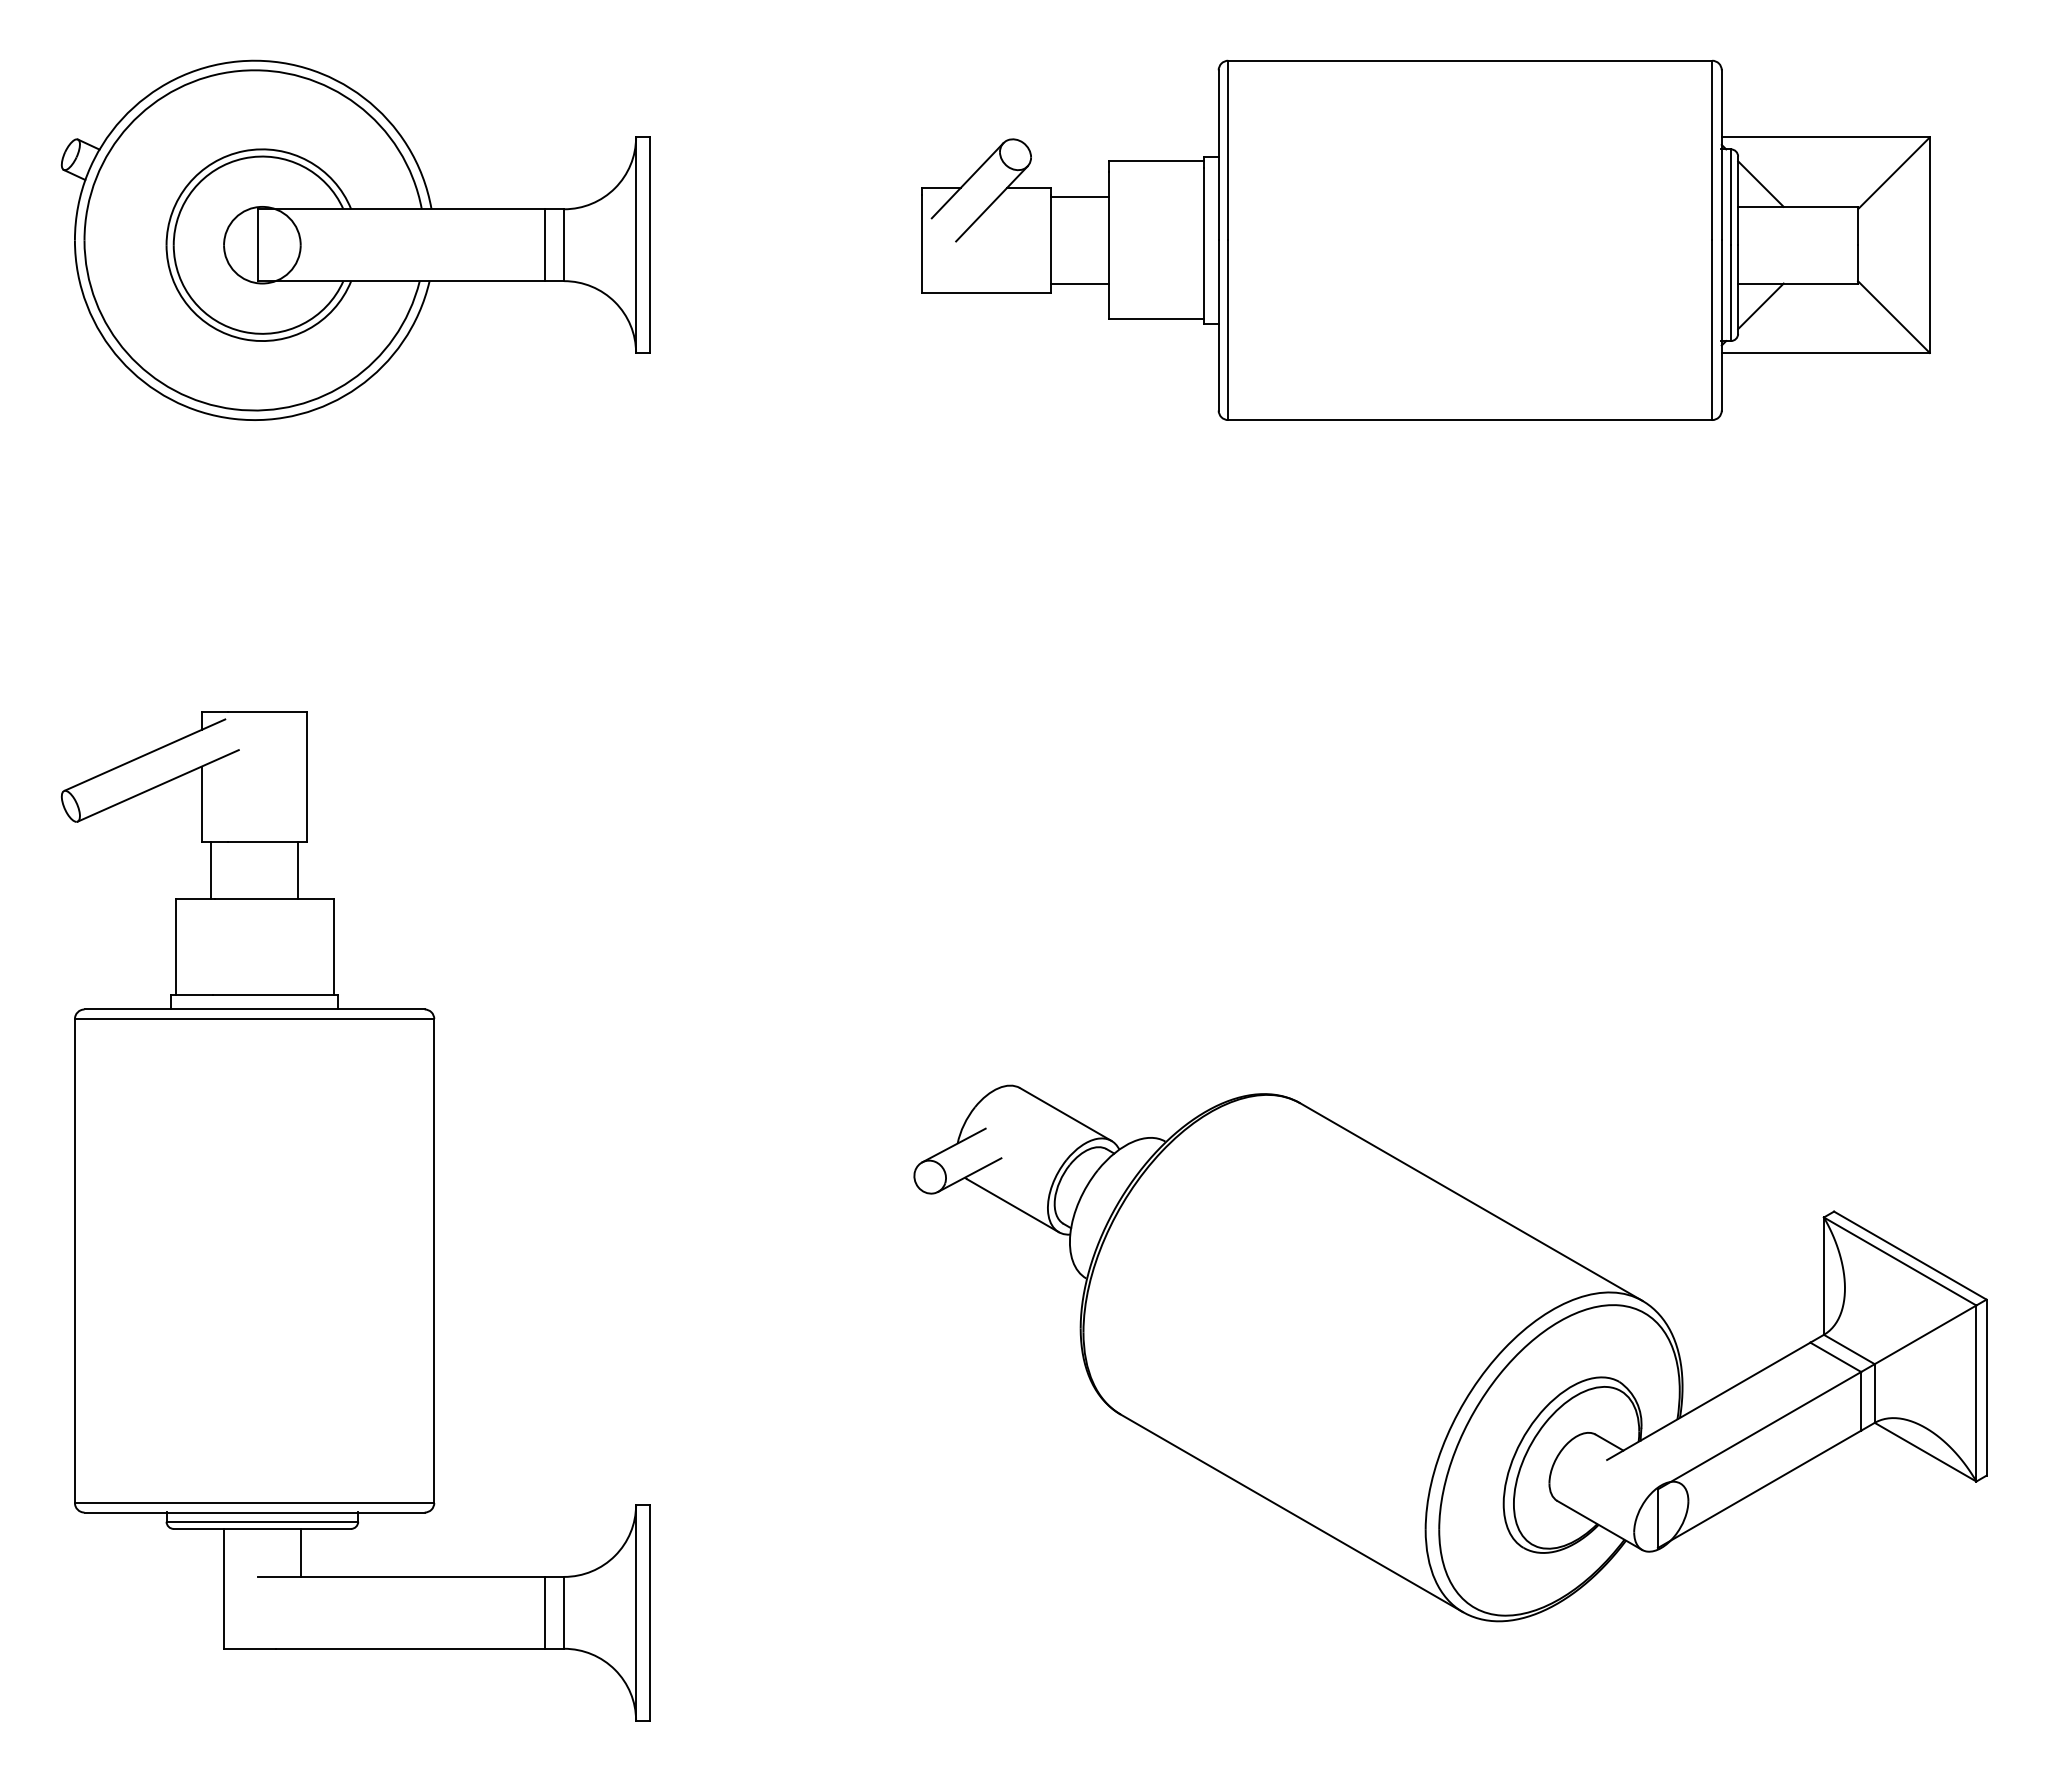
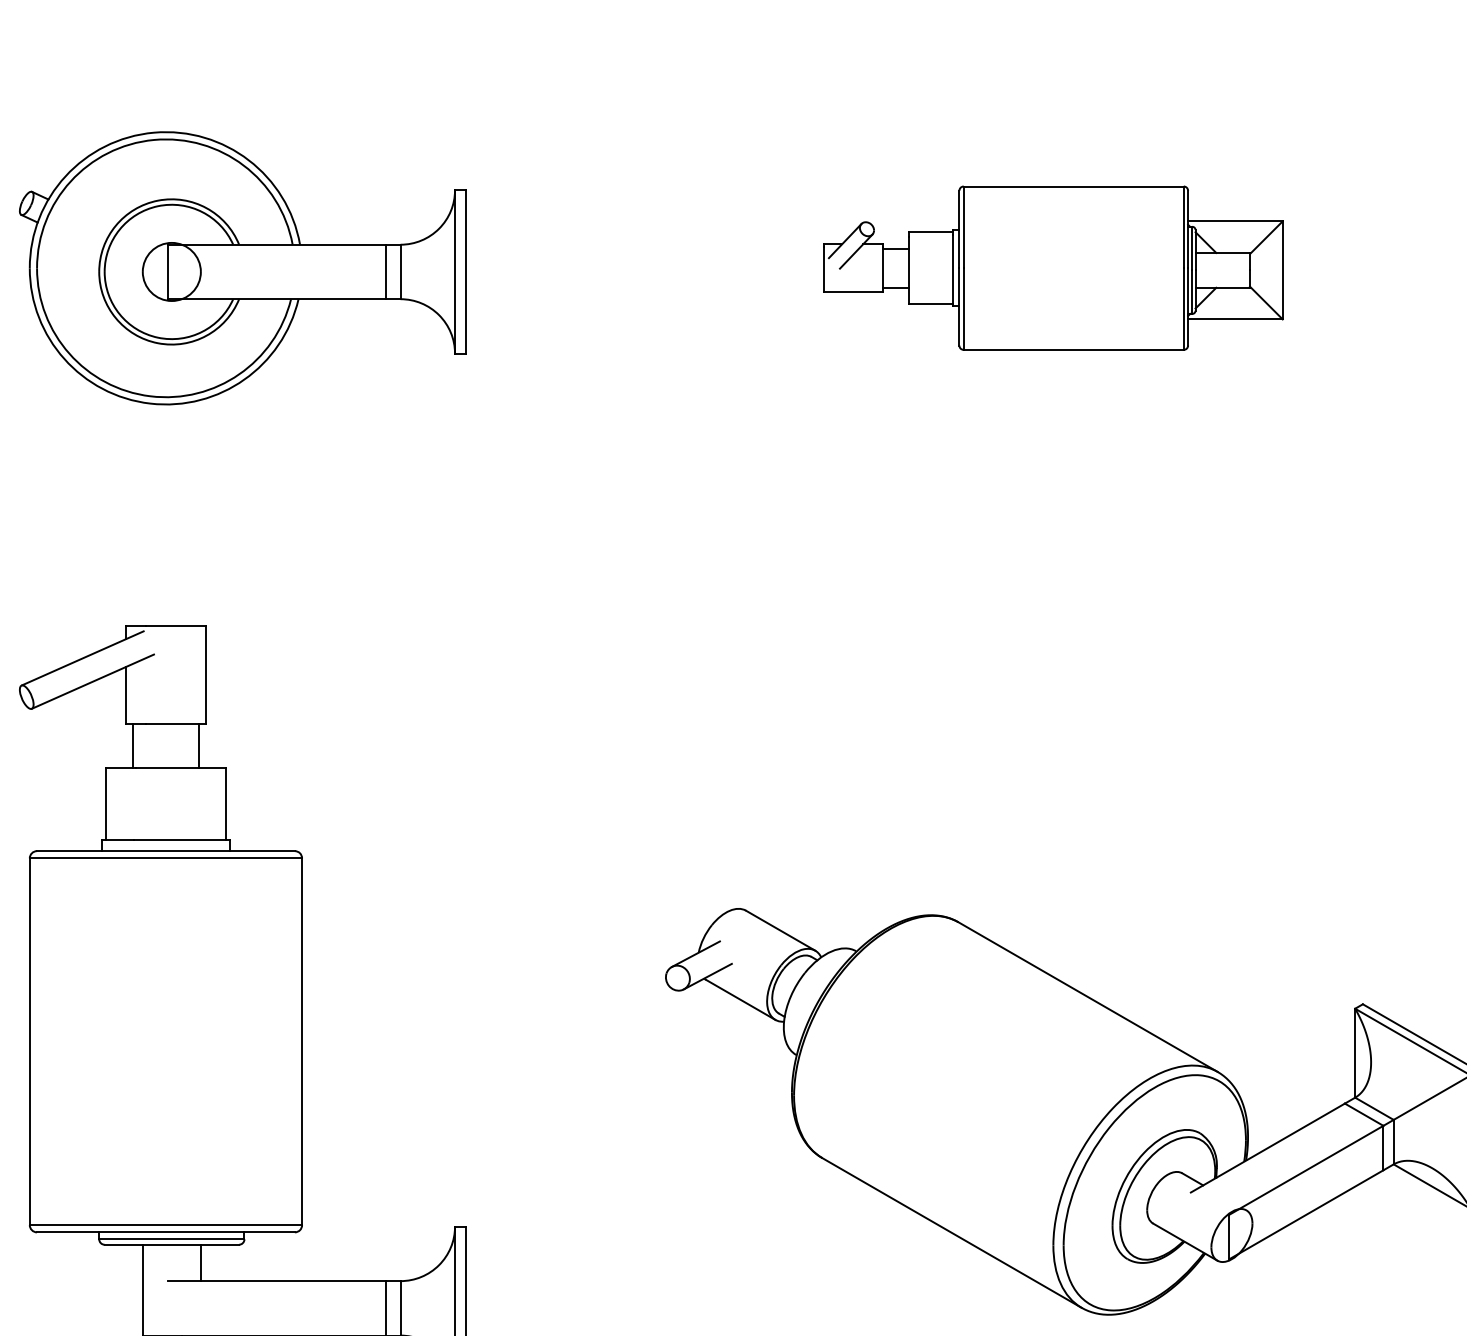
part: (1425, 239) -> (1053, 267), size x0.6

